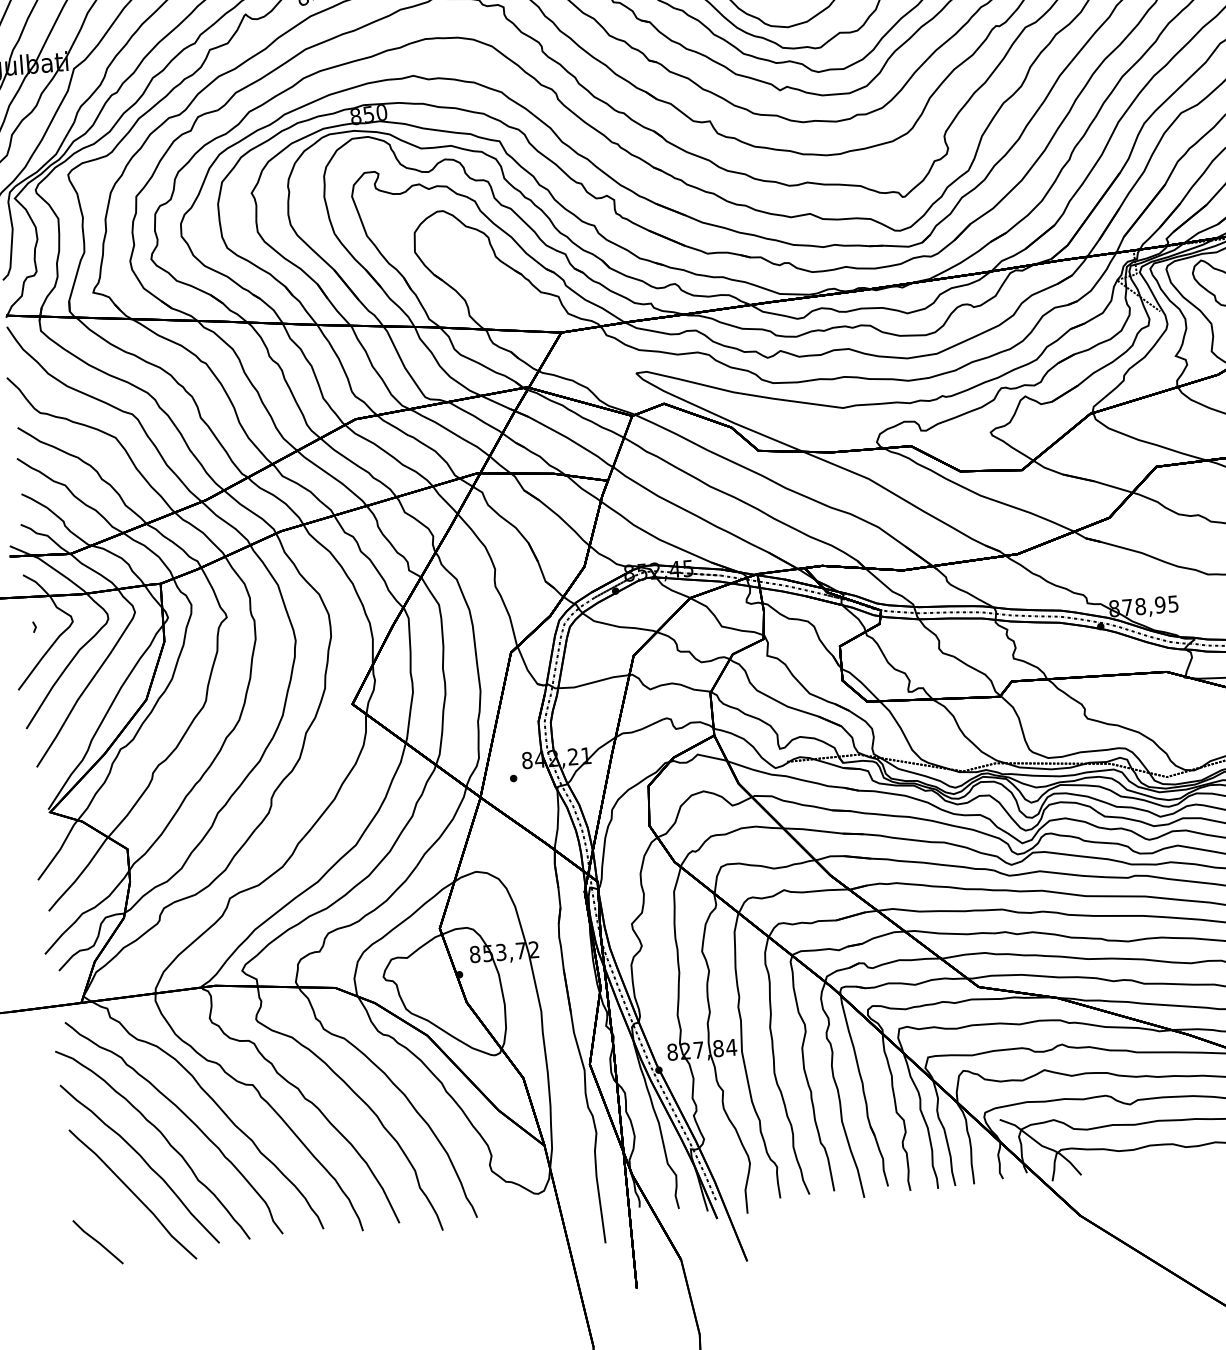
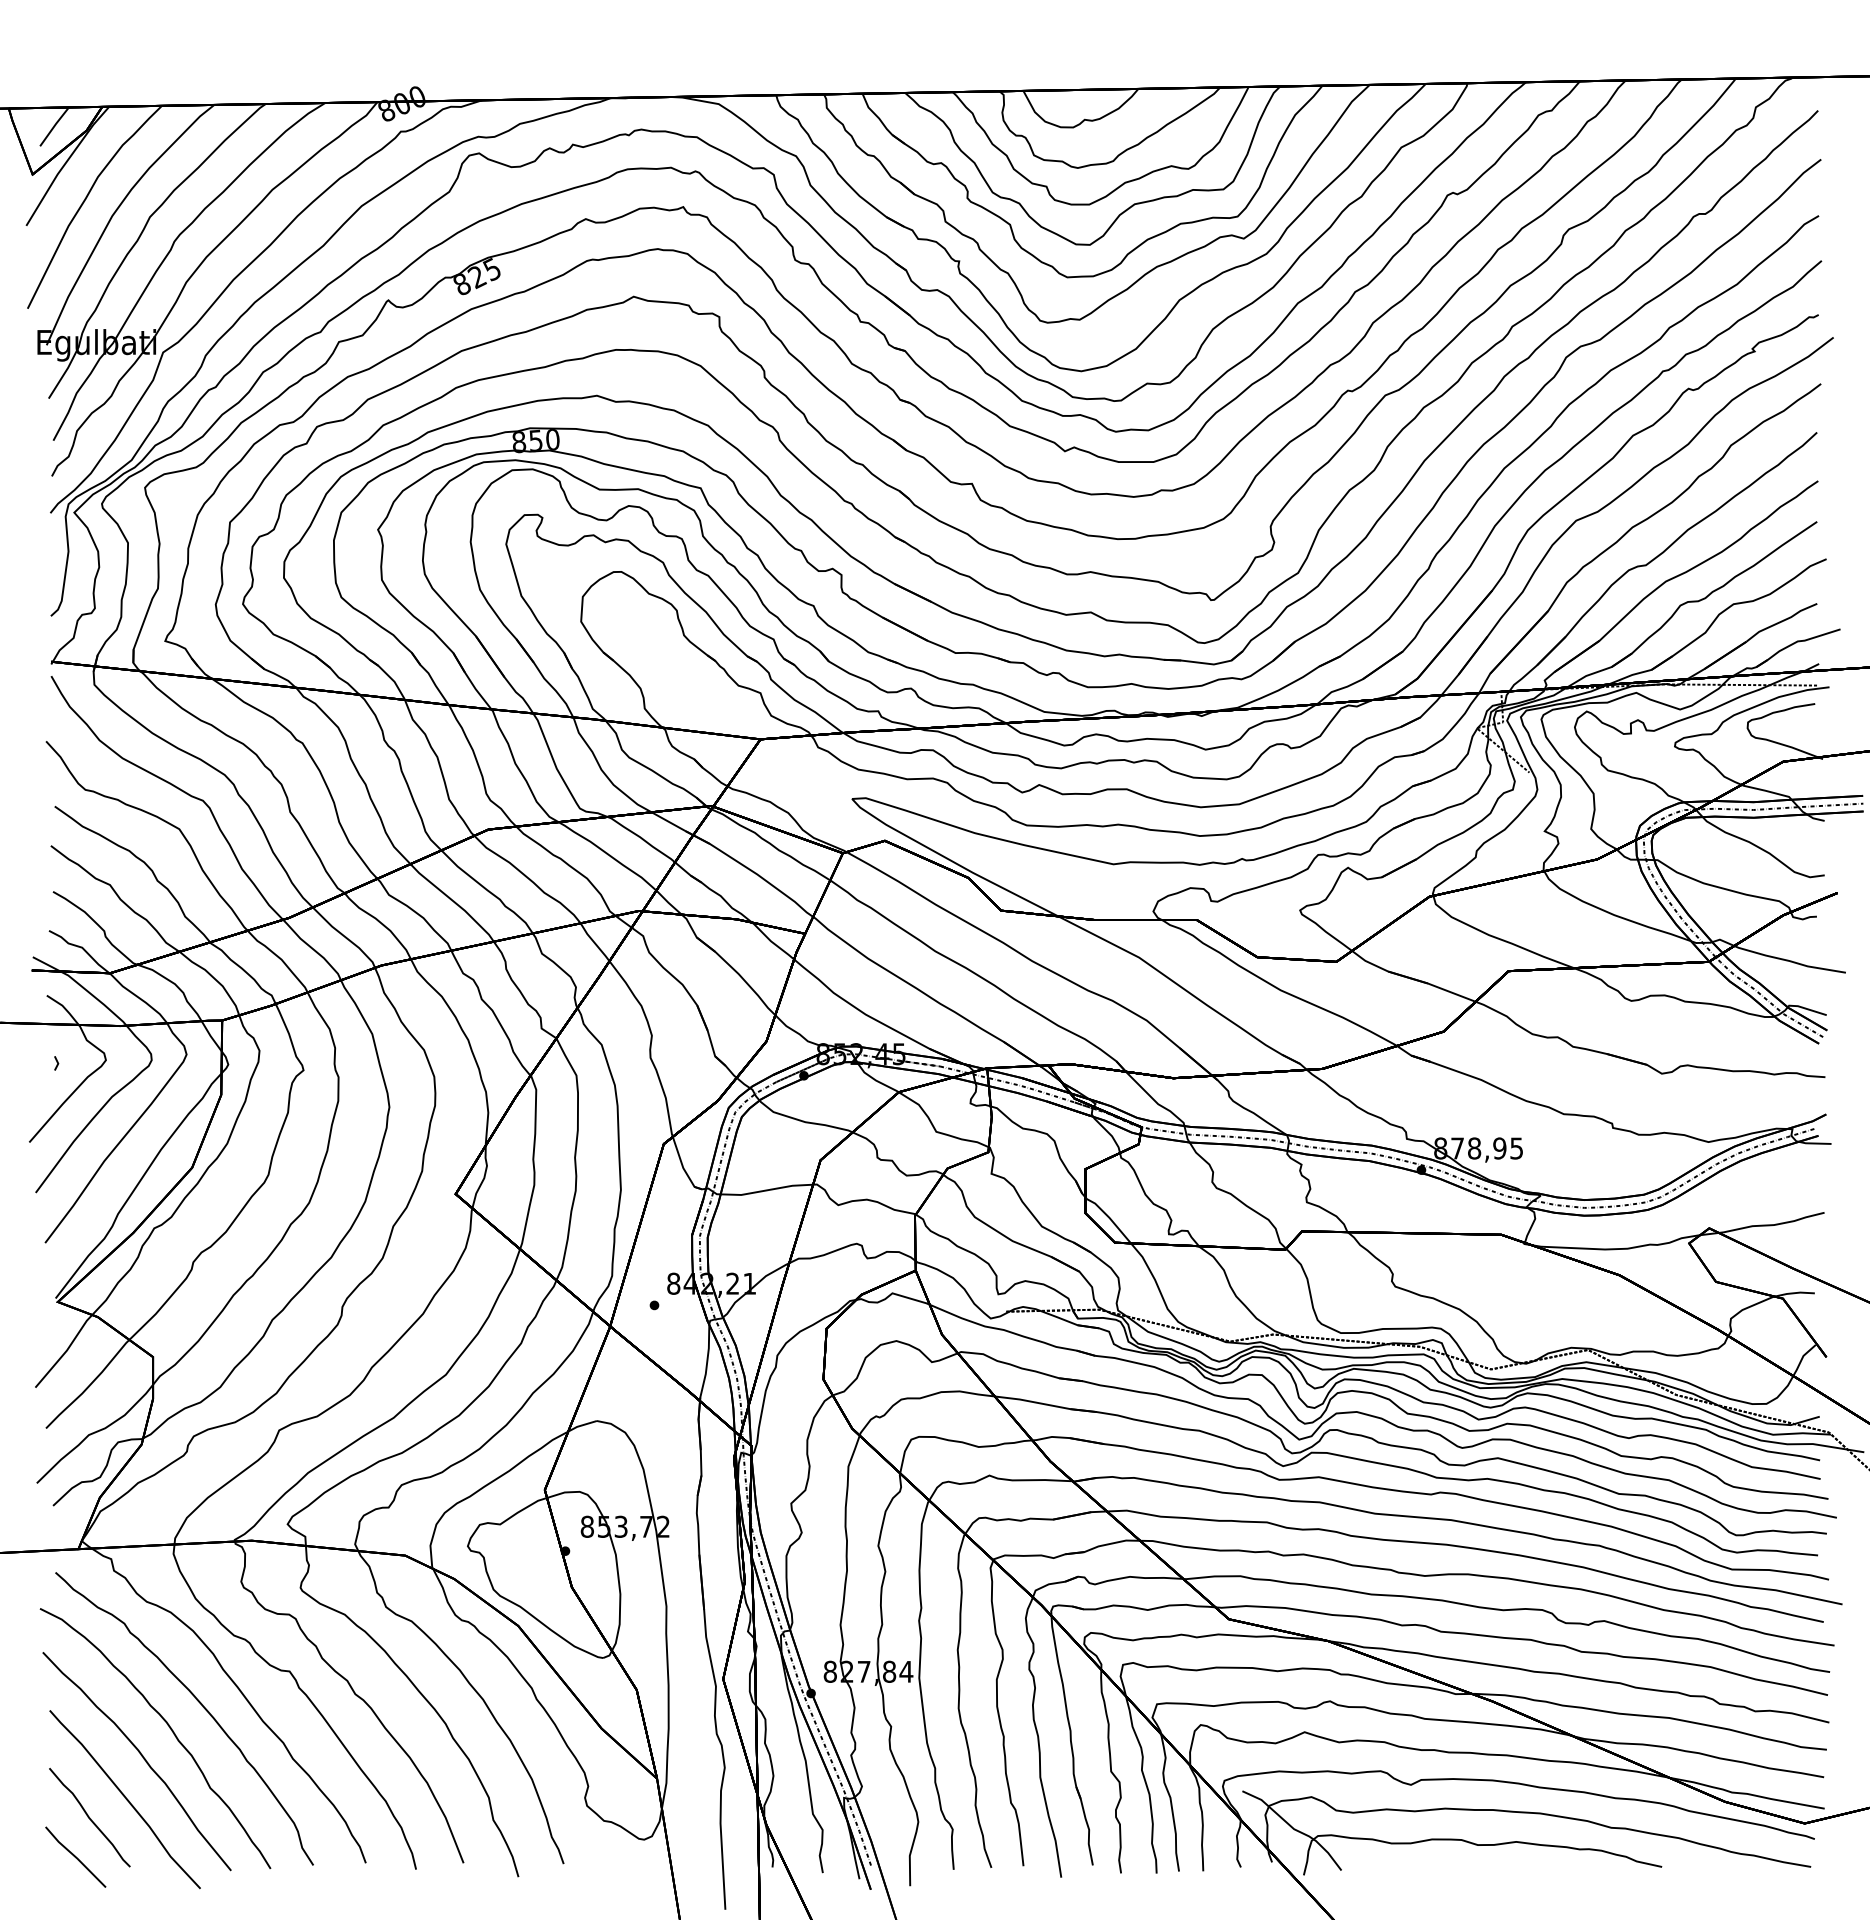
curve: (106, 1210) -> (89, 1817), added

